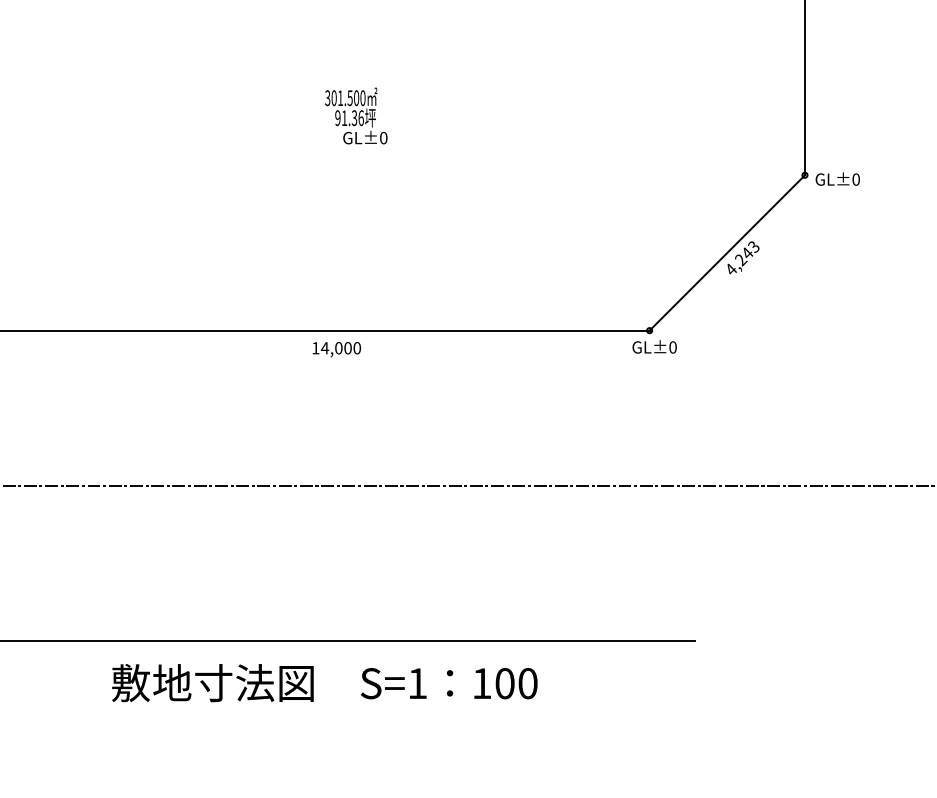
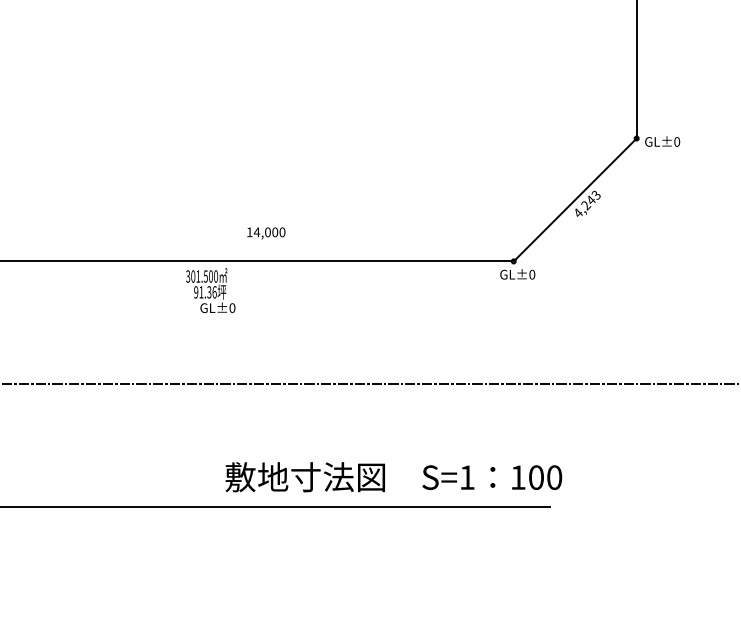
text: (355, 115) -> (210, 290), moved
text: (337, 349) -> (266, 233), moved
text: (324, 683) -> (393, 477), moved

